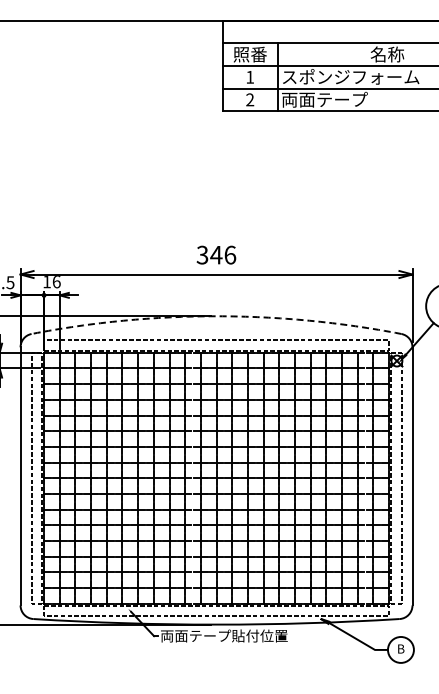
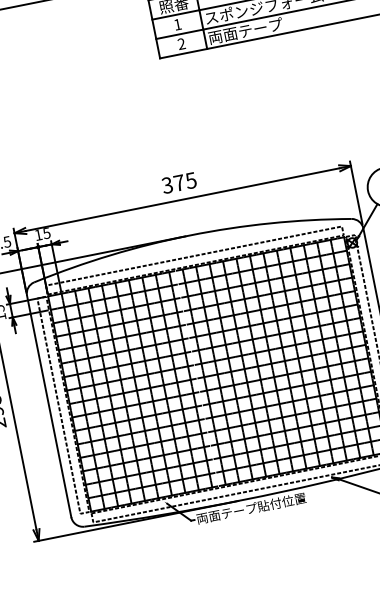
text: (223, 254) -> (185, 181), 346 -> 375
text: (56, 282) -> (46, 233), 16 -> 15
arc: (216, 316) -> (189, 235), dashed -> solid

